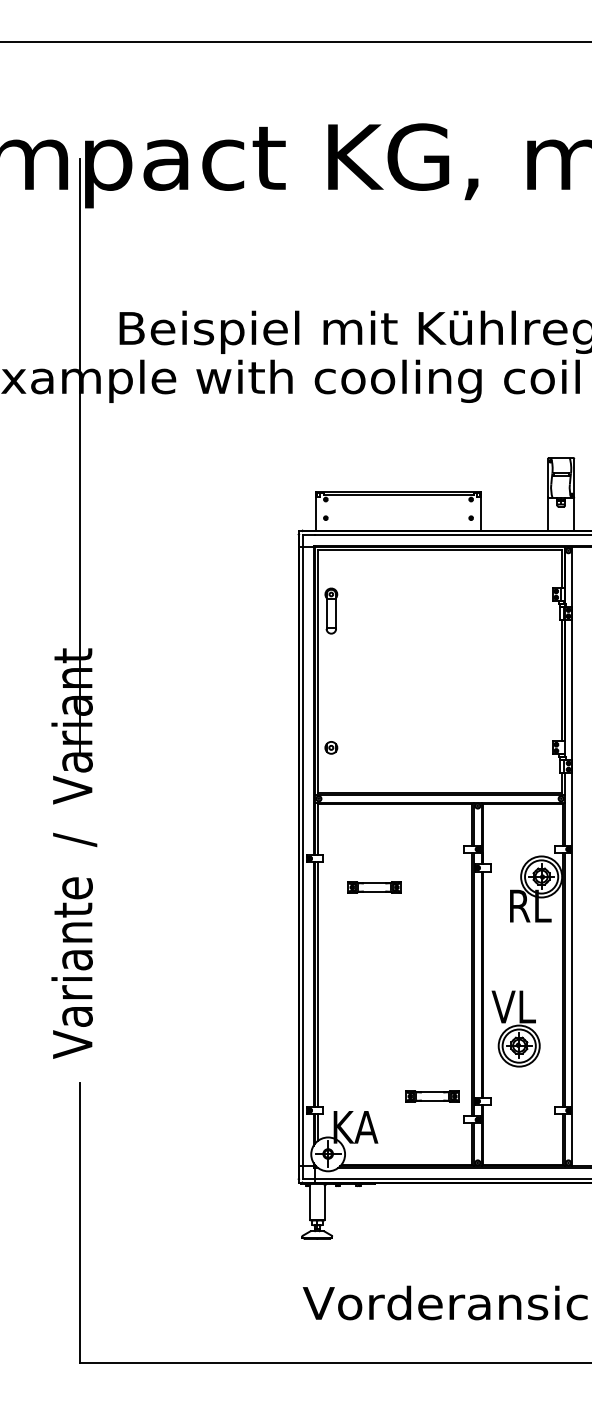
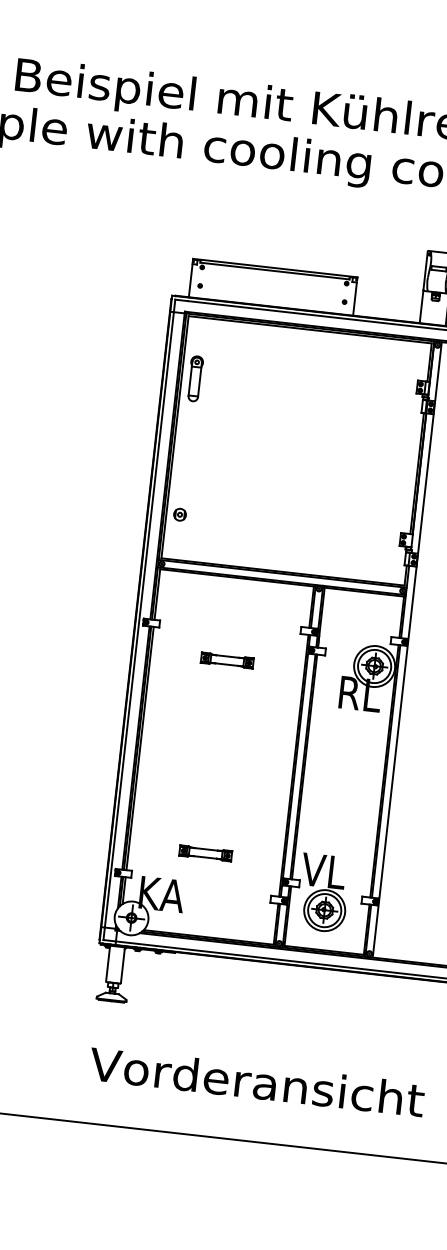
part: (374, 887) -> (227, 660), moved
part: (515, 1028) -> (322, 892), moved
part: (432, 1096) -> (205, 853), moved

